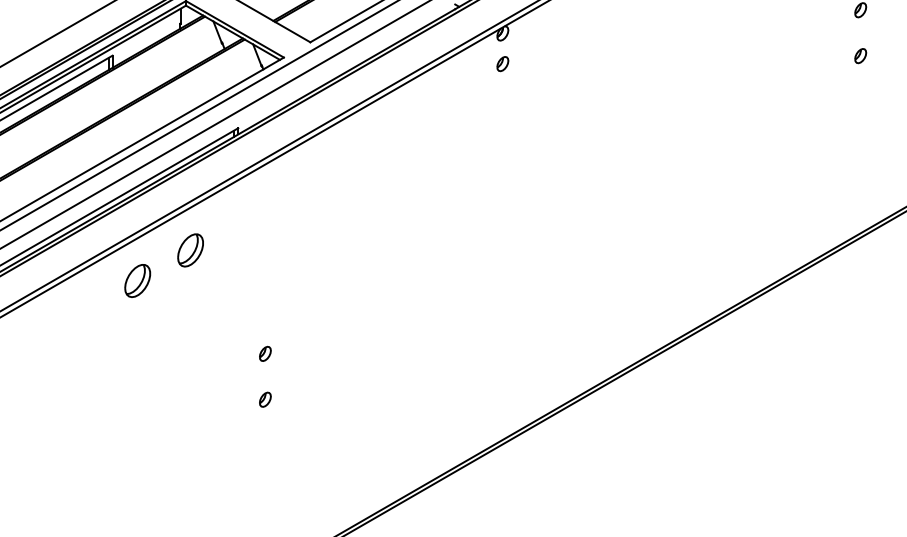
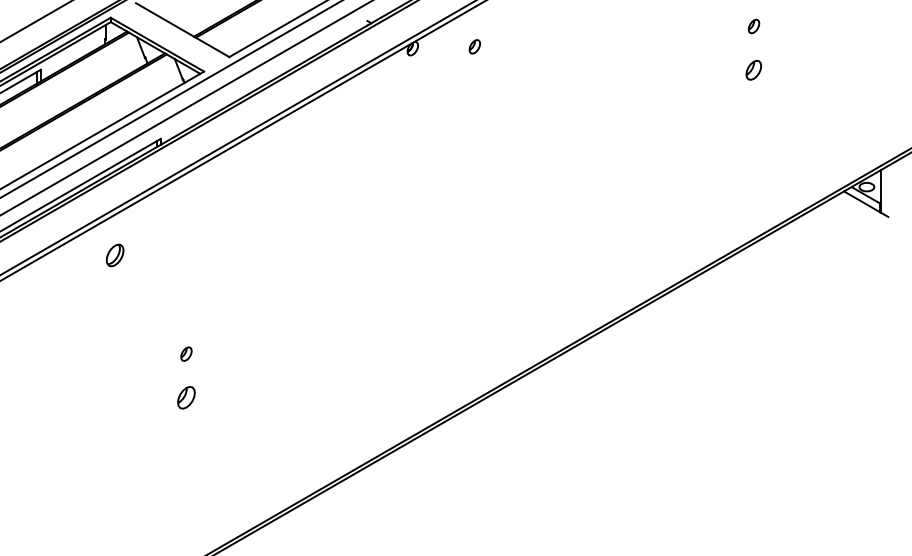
part: (861, 55) -> (754, 69), size x1.4
part: (502, 63) -> (474, 46), moved
part: (189, 250) -> (114, 255), size x0.7
part: (137, 280) -> (64, 284), removed
part: (265, 399) -> (186, 397), size x1.6

